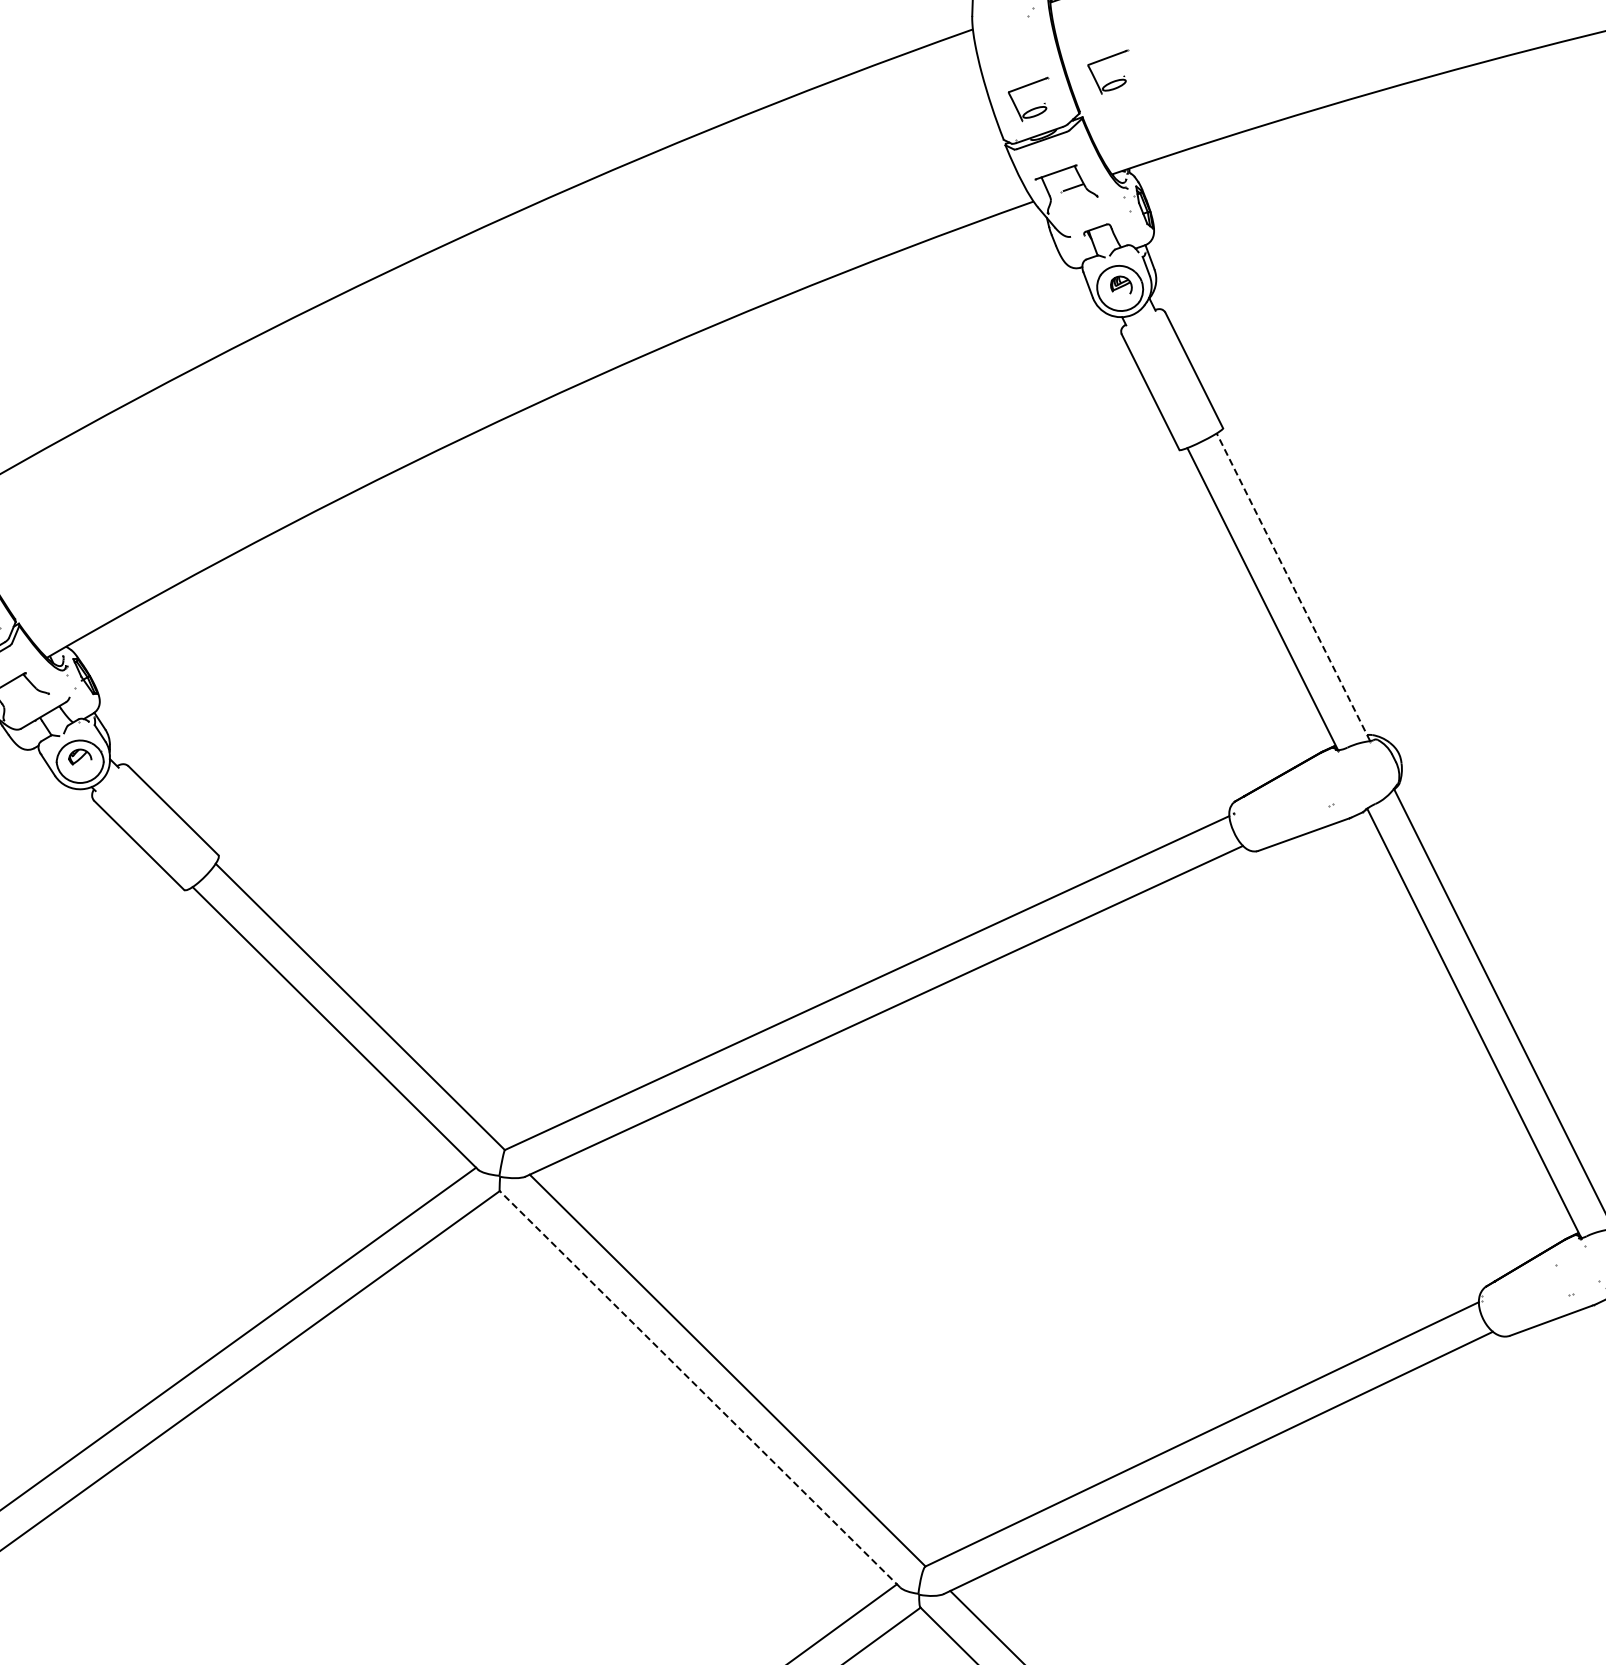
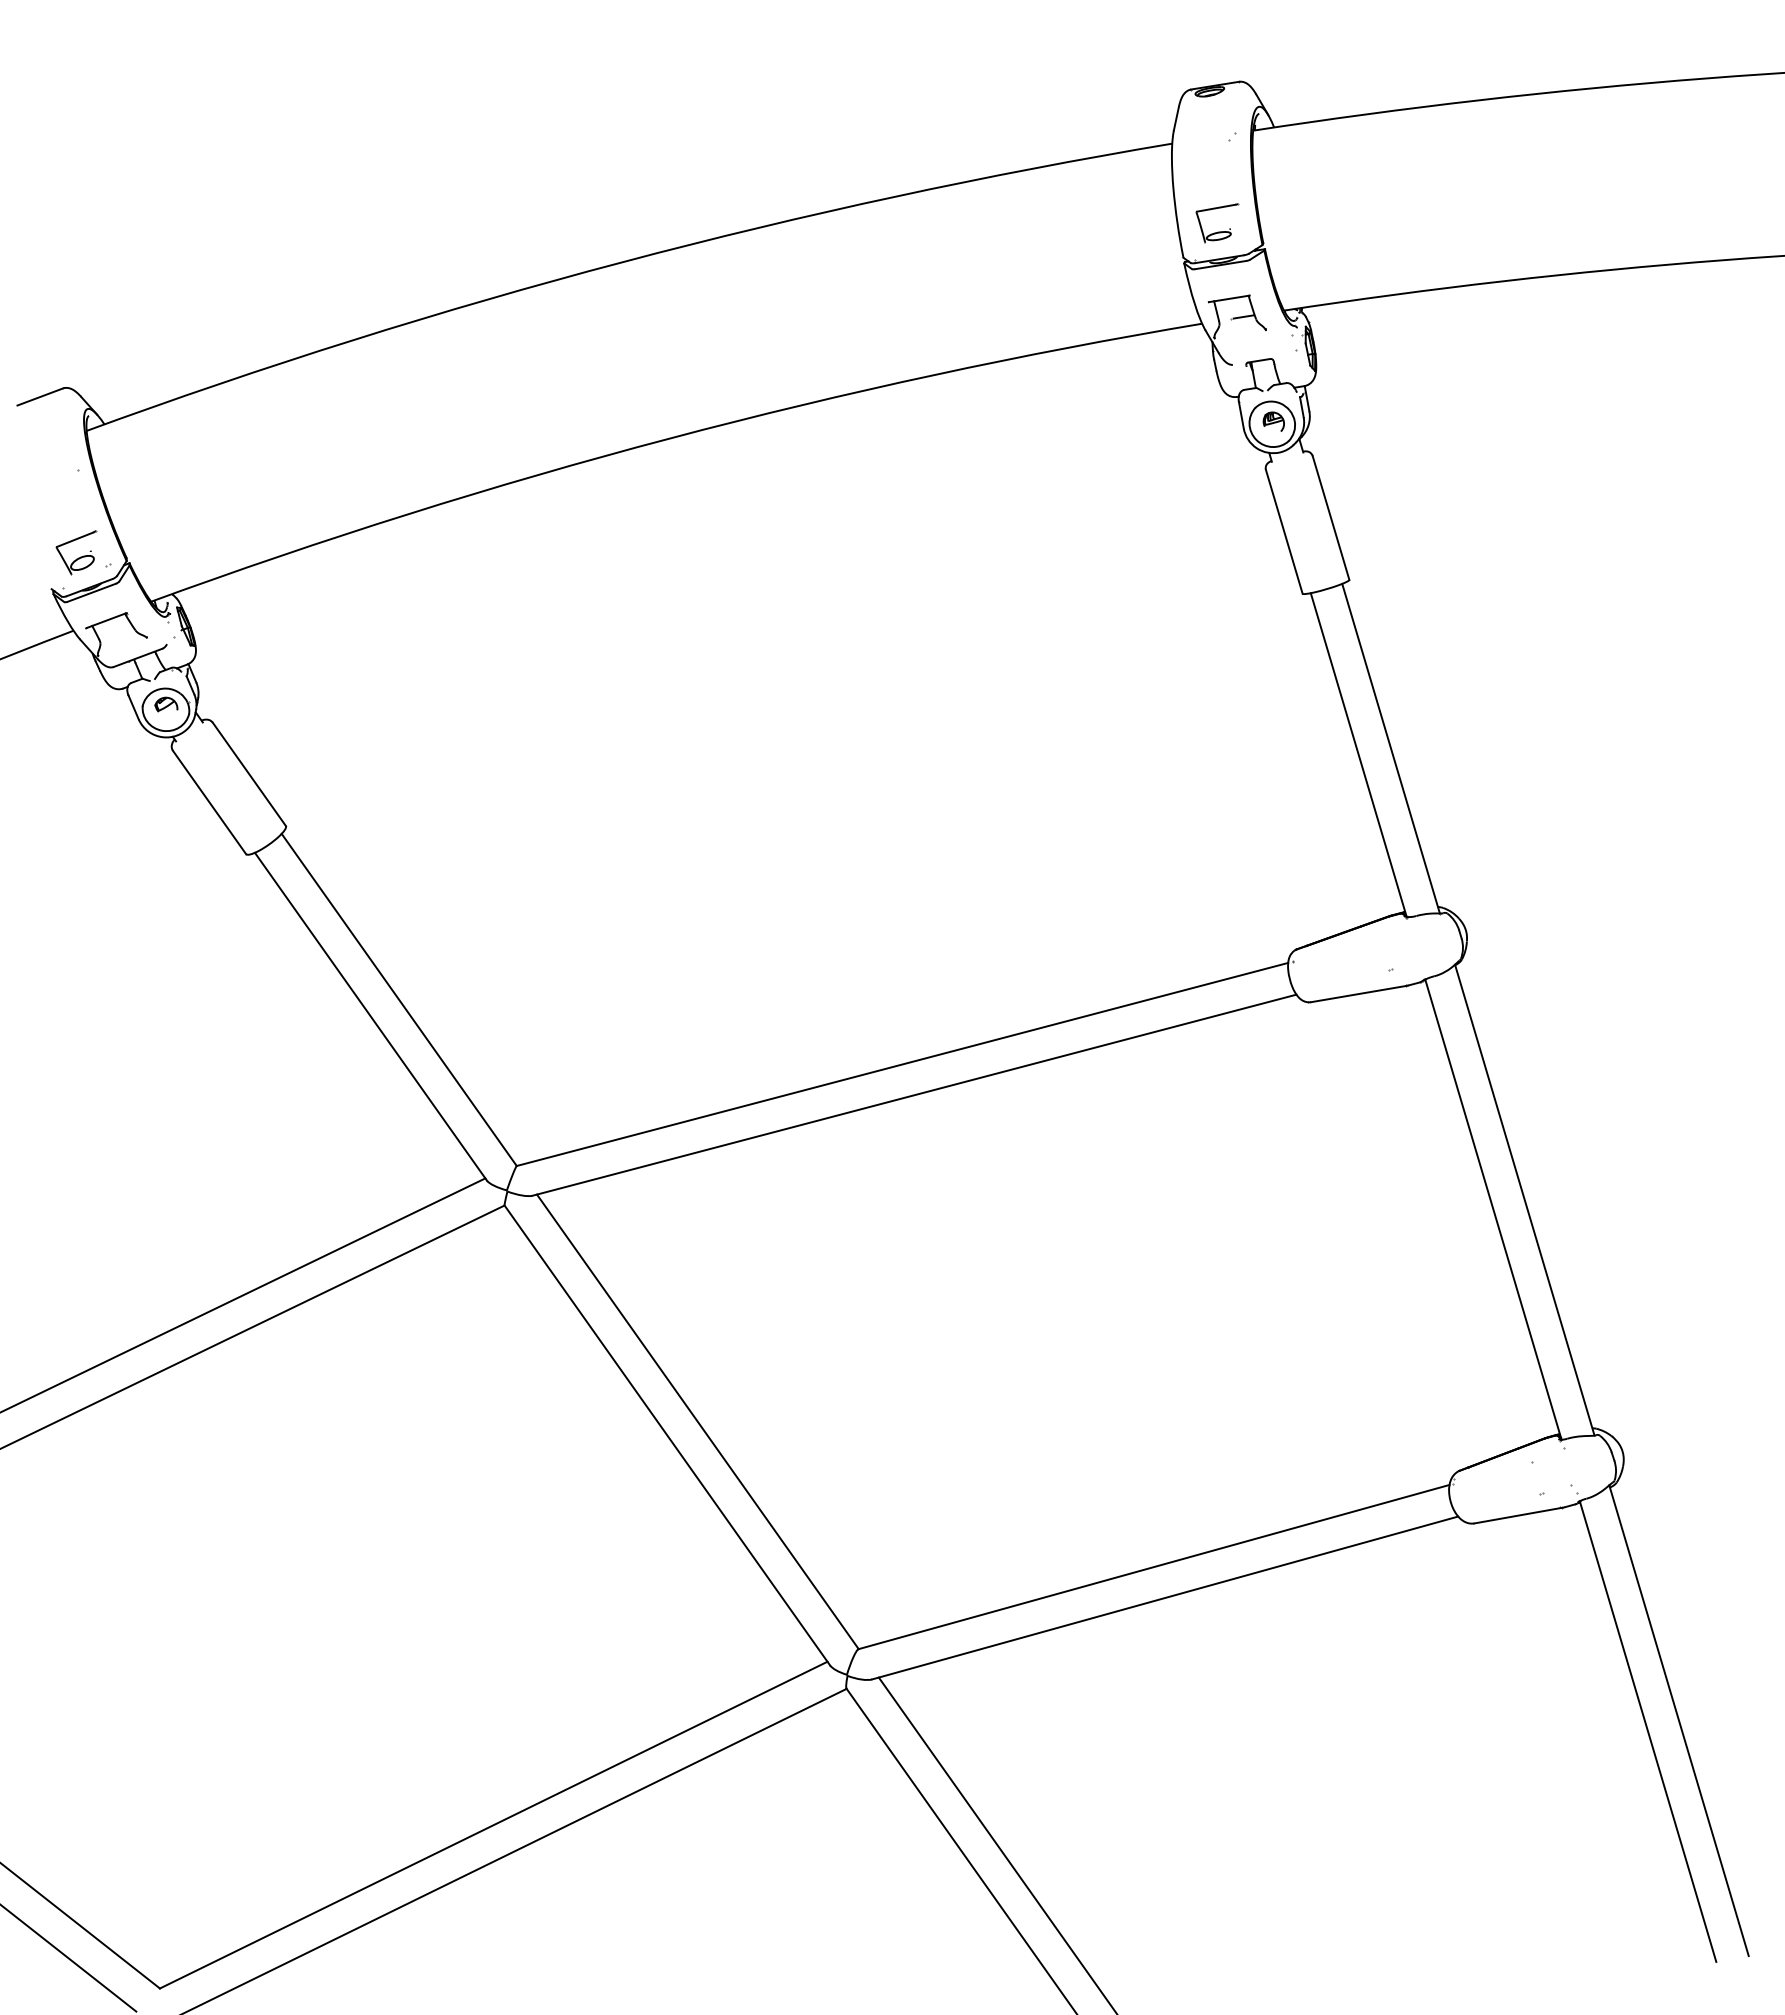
part: (1112, 80) -> (1300, 218), removed
line: (1293, 587) -> (1391, 748), dashed -> solid
line: (700, 1389) -> (667, 1435), dashed -> solid

